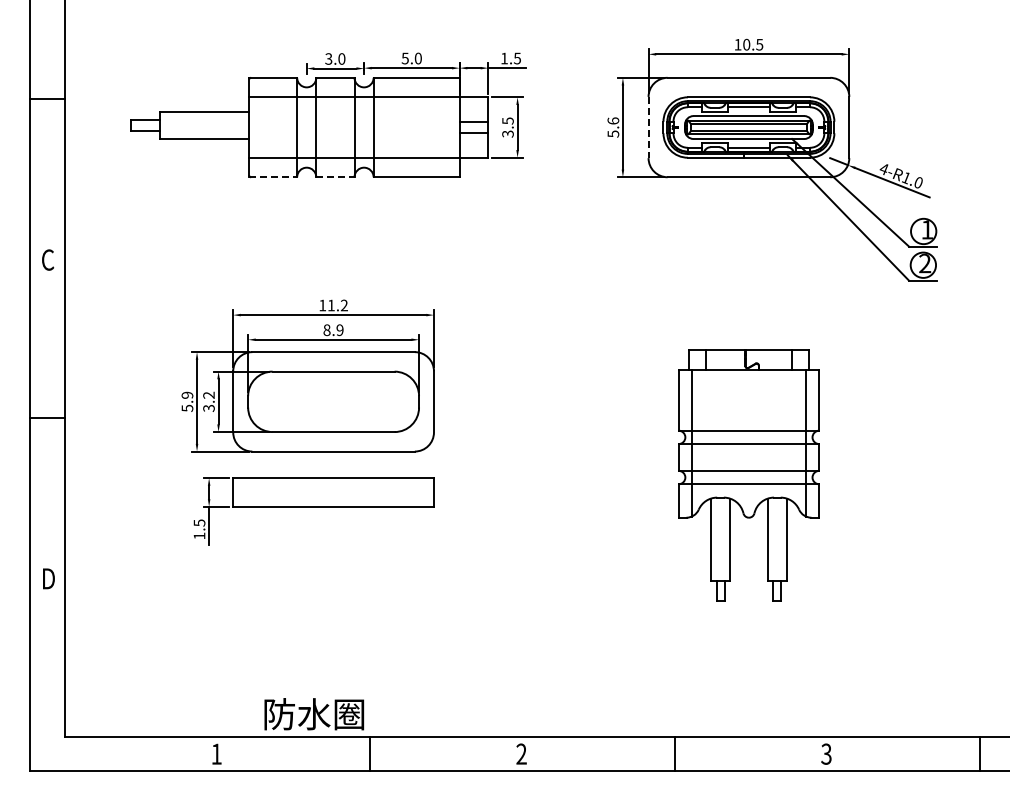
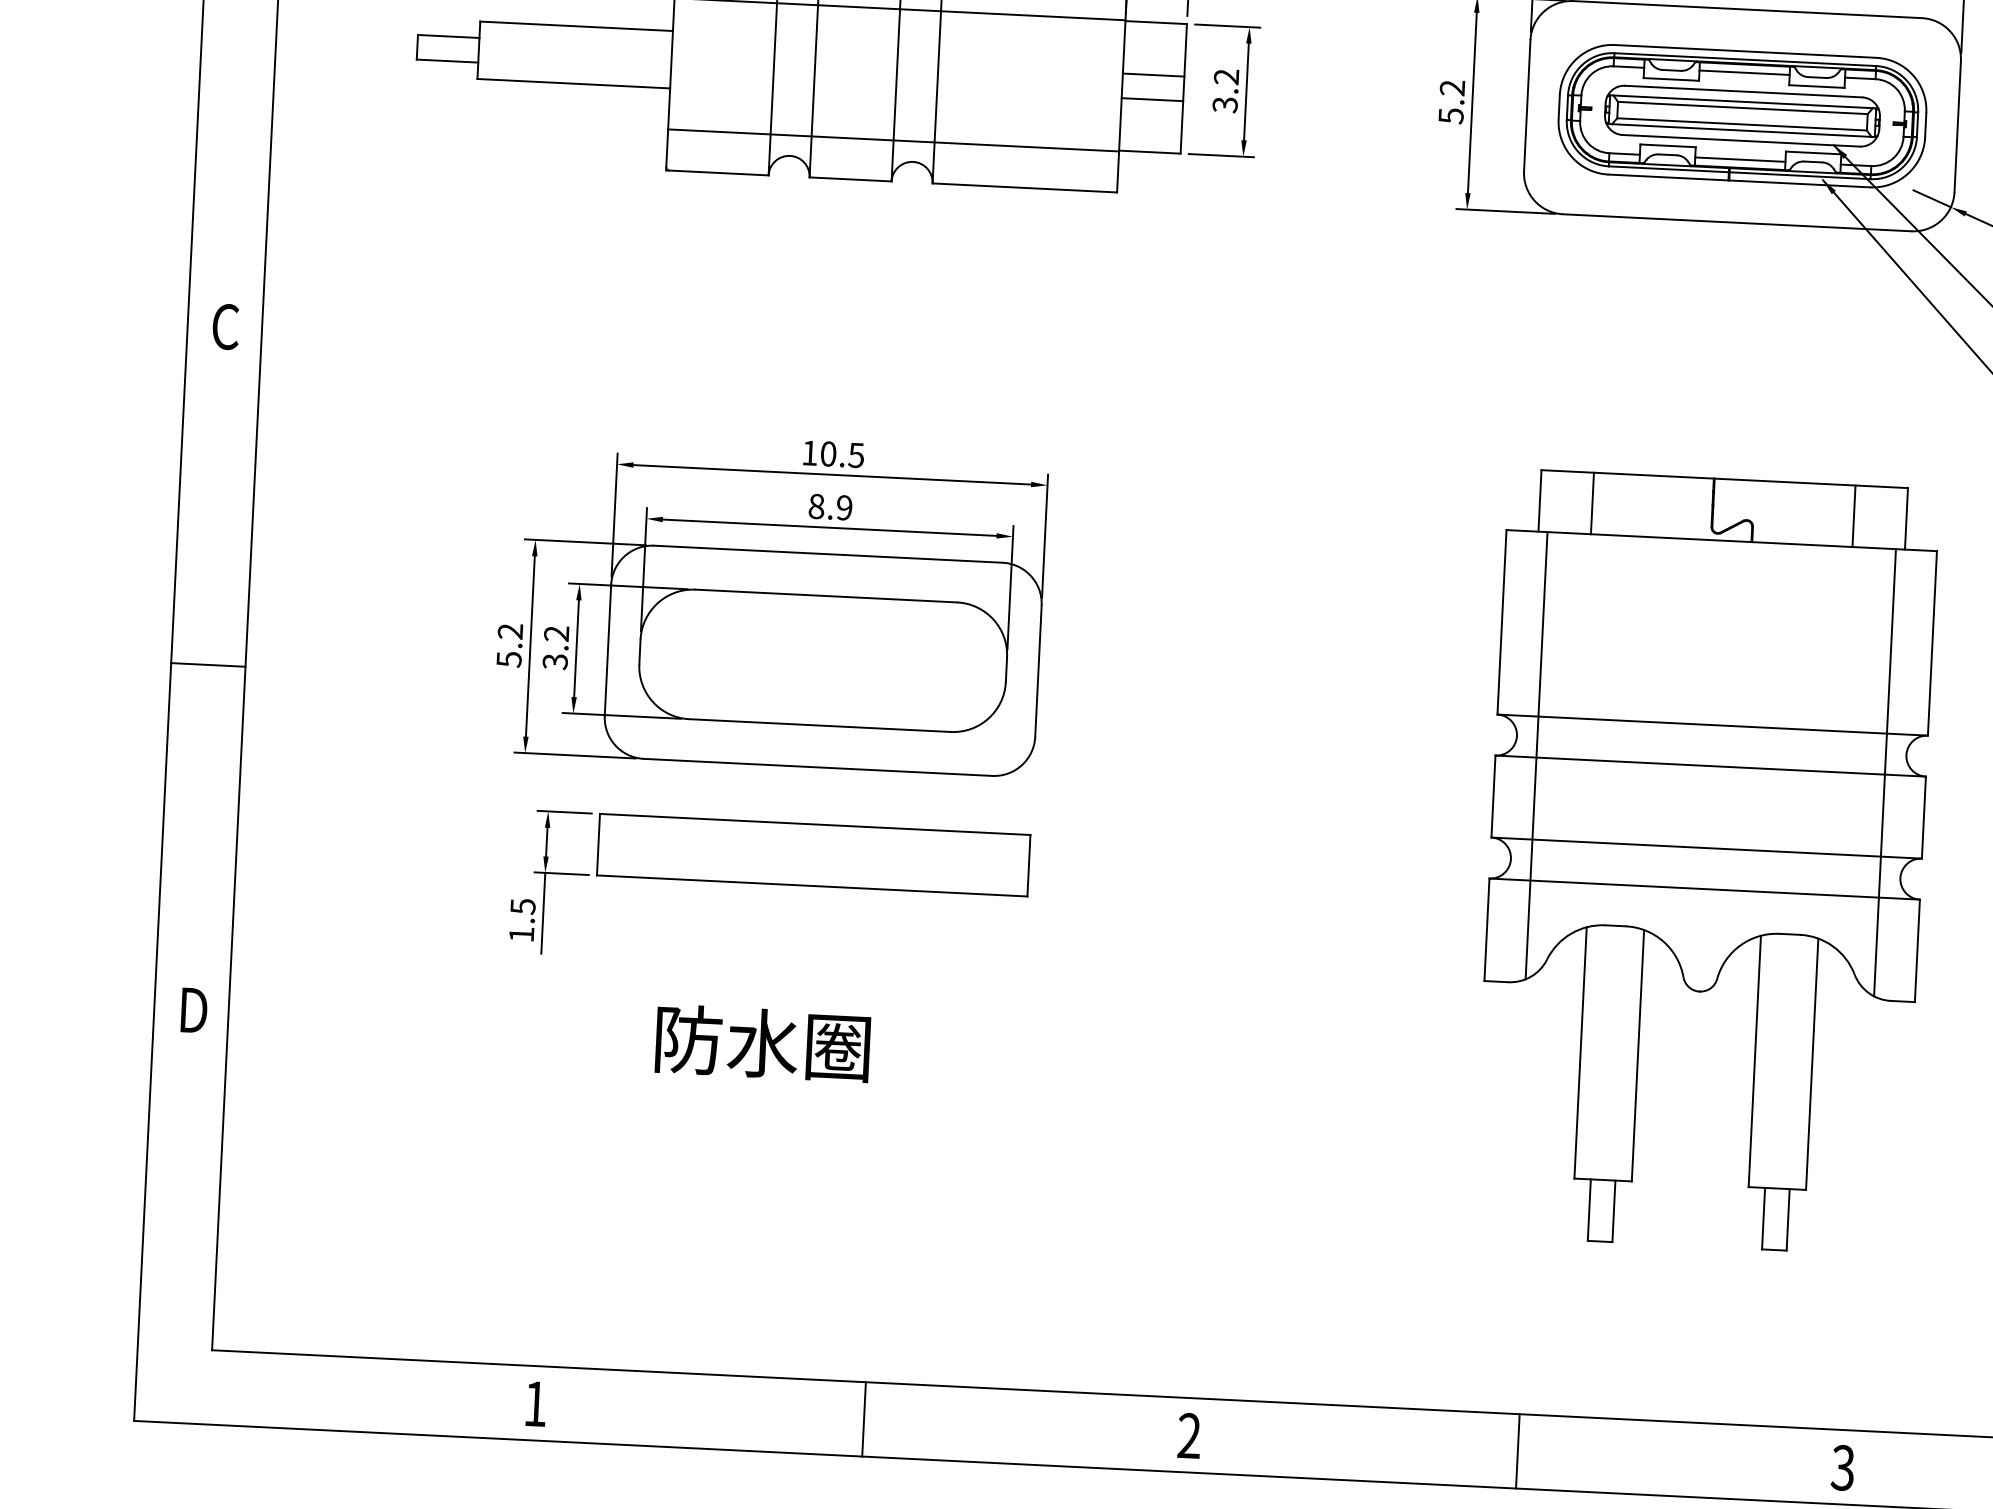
text: (507, 120) -> (1225, 75), 3.5 -> 3.2
text: (613, 120) -> (1452, 86), 5.6 -> 5.2
line: (648, 127) -> (1527, 105), dashed -> solid
line: (273, 177) -> (717, 173), dashed -> solid
line: (335, 177) -> (850, 179), dashed -> solid
text: (337, 305) -> (841, 454), 11.2 -> 10.5
text: (187, 394) -> (510, 629), 5.9 -> 5.2
part: (748, 475) -> (1705, 862), size x1.43
text: (314, 714) -> (763, 1043), moved

